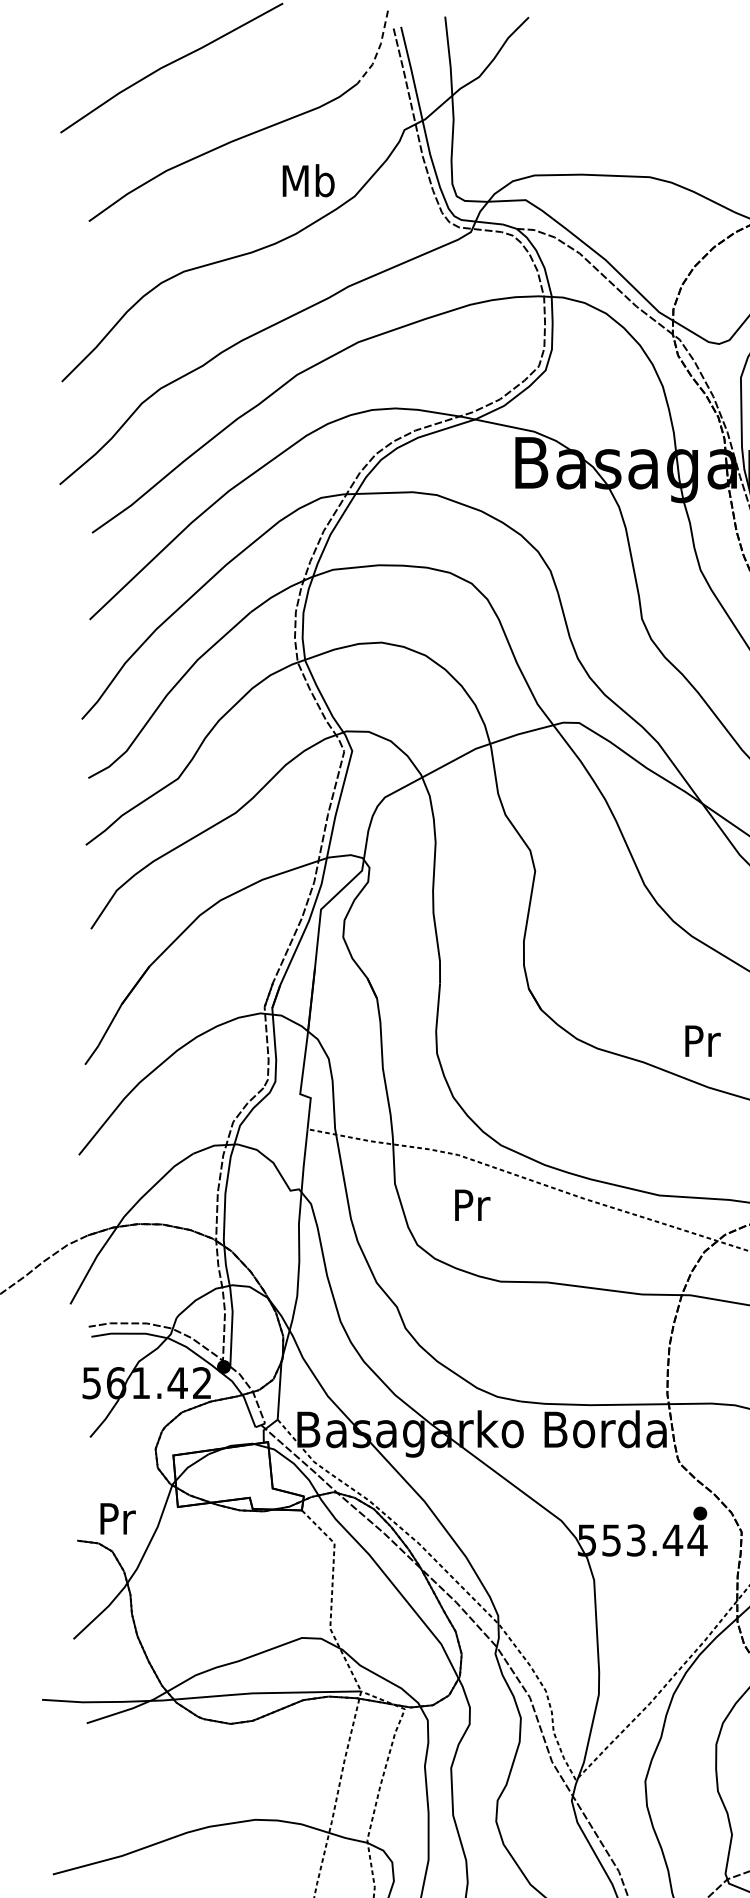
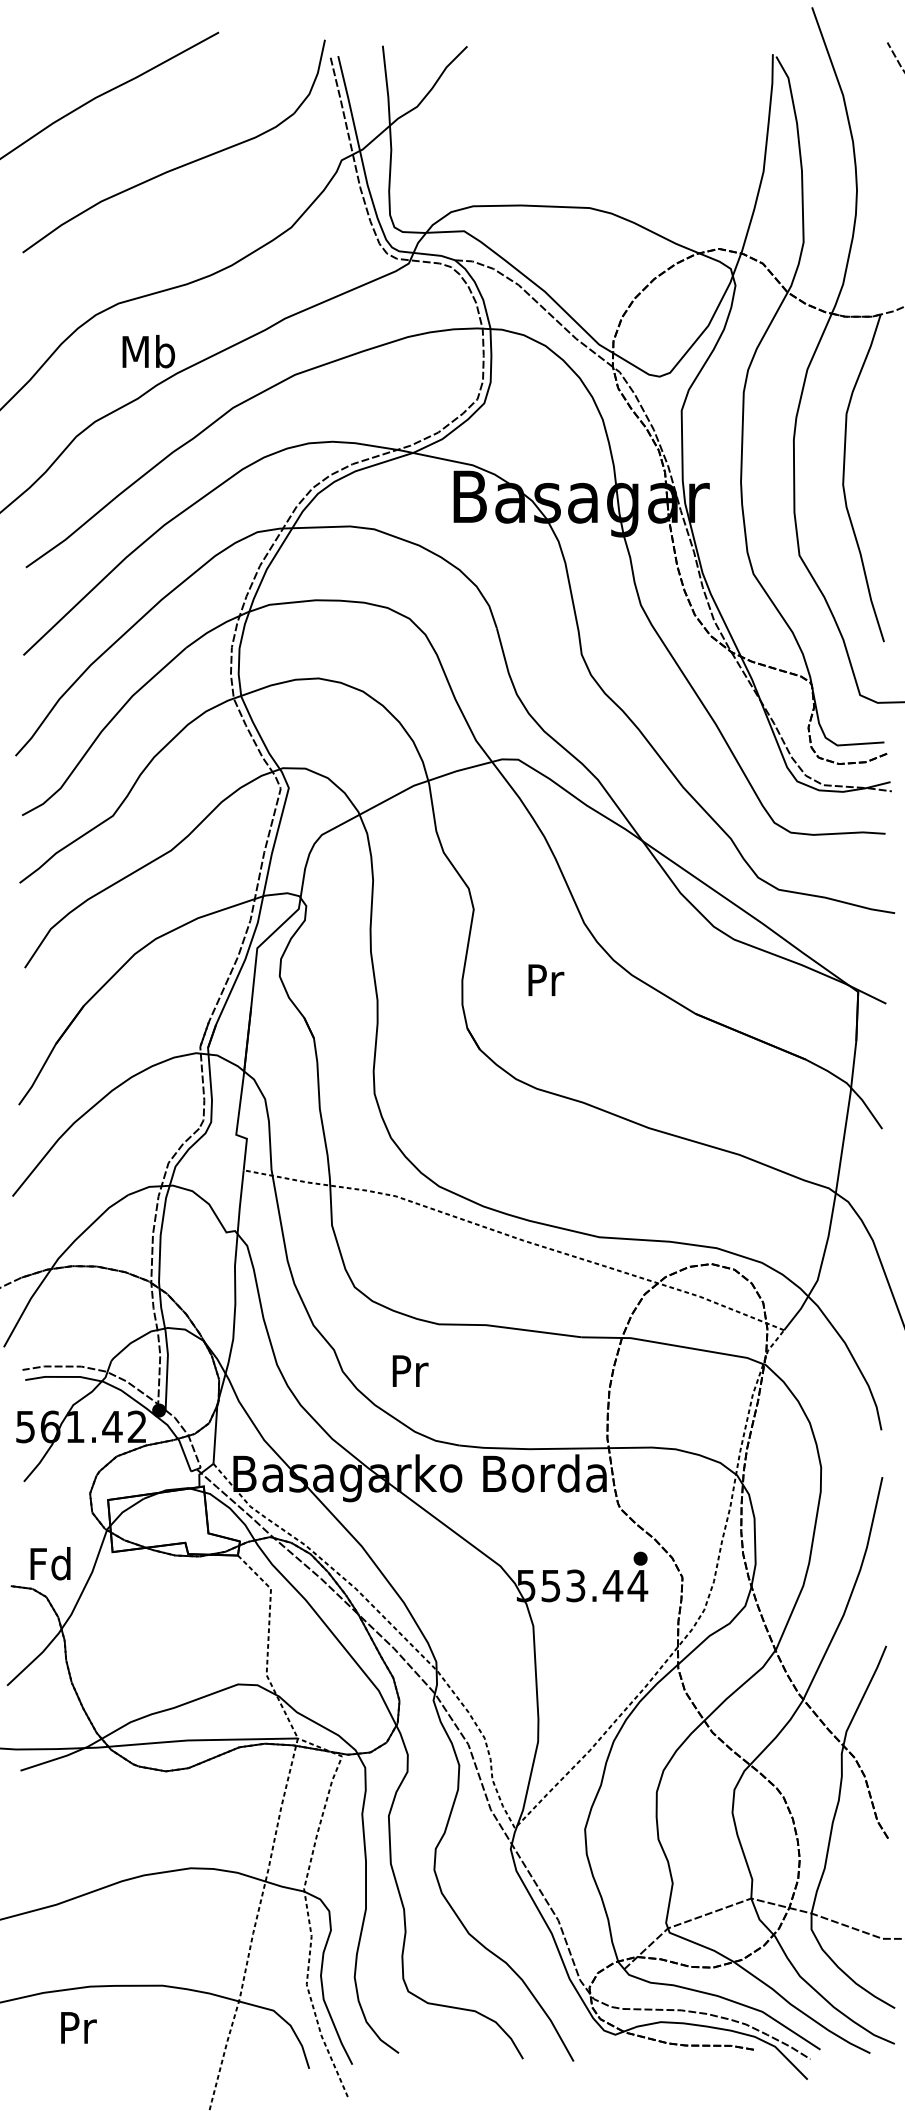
line: (378, 50) -> (315, 79), dashed -> solid
text: (308, 180) -> (148, 351), moved
text: (703, 1040) -> (546, 979), moved
text: (472, 1204) -> (410, 1370), moved
text: (116, 1518) -> (50, 1563), Pr -> Fd

